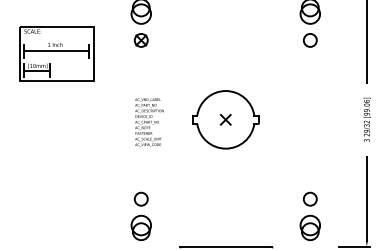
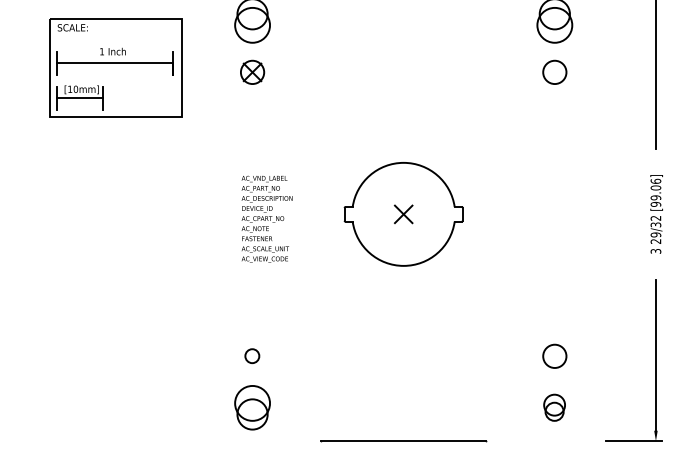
part: (56, 53) -> (115, 67), moved
circle: (140, 198) -> (251, 355), size x0.6
part: (309, 227) -> (553, 406), size x0.6

